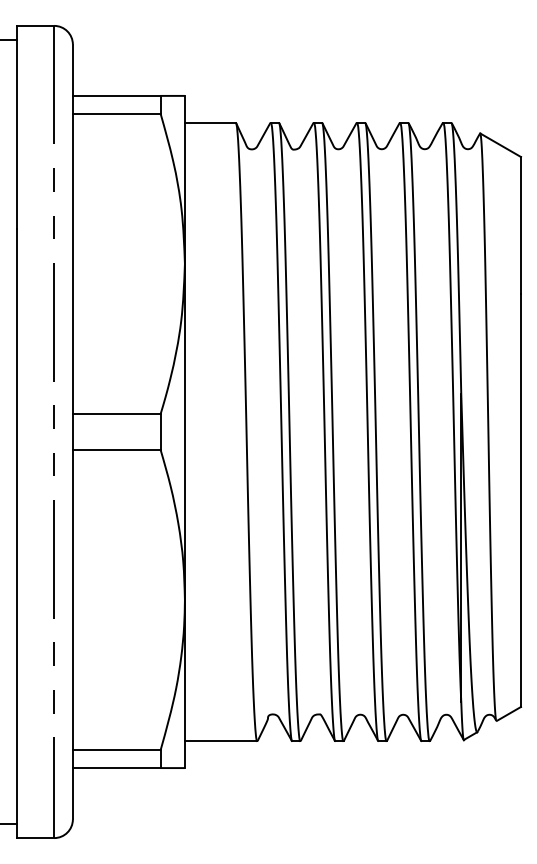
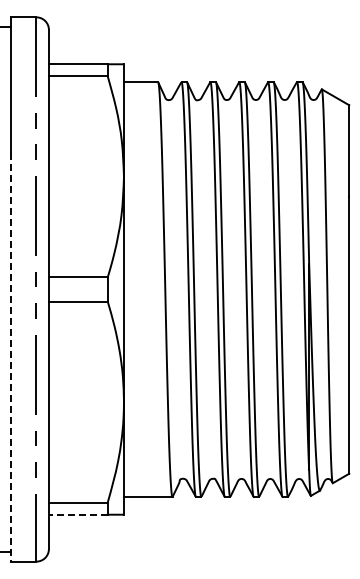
line: (17, 534) -> (11, 358), solid -> dashed
line: (115, 767) -> (77, 514), solid -> dashed

